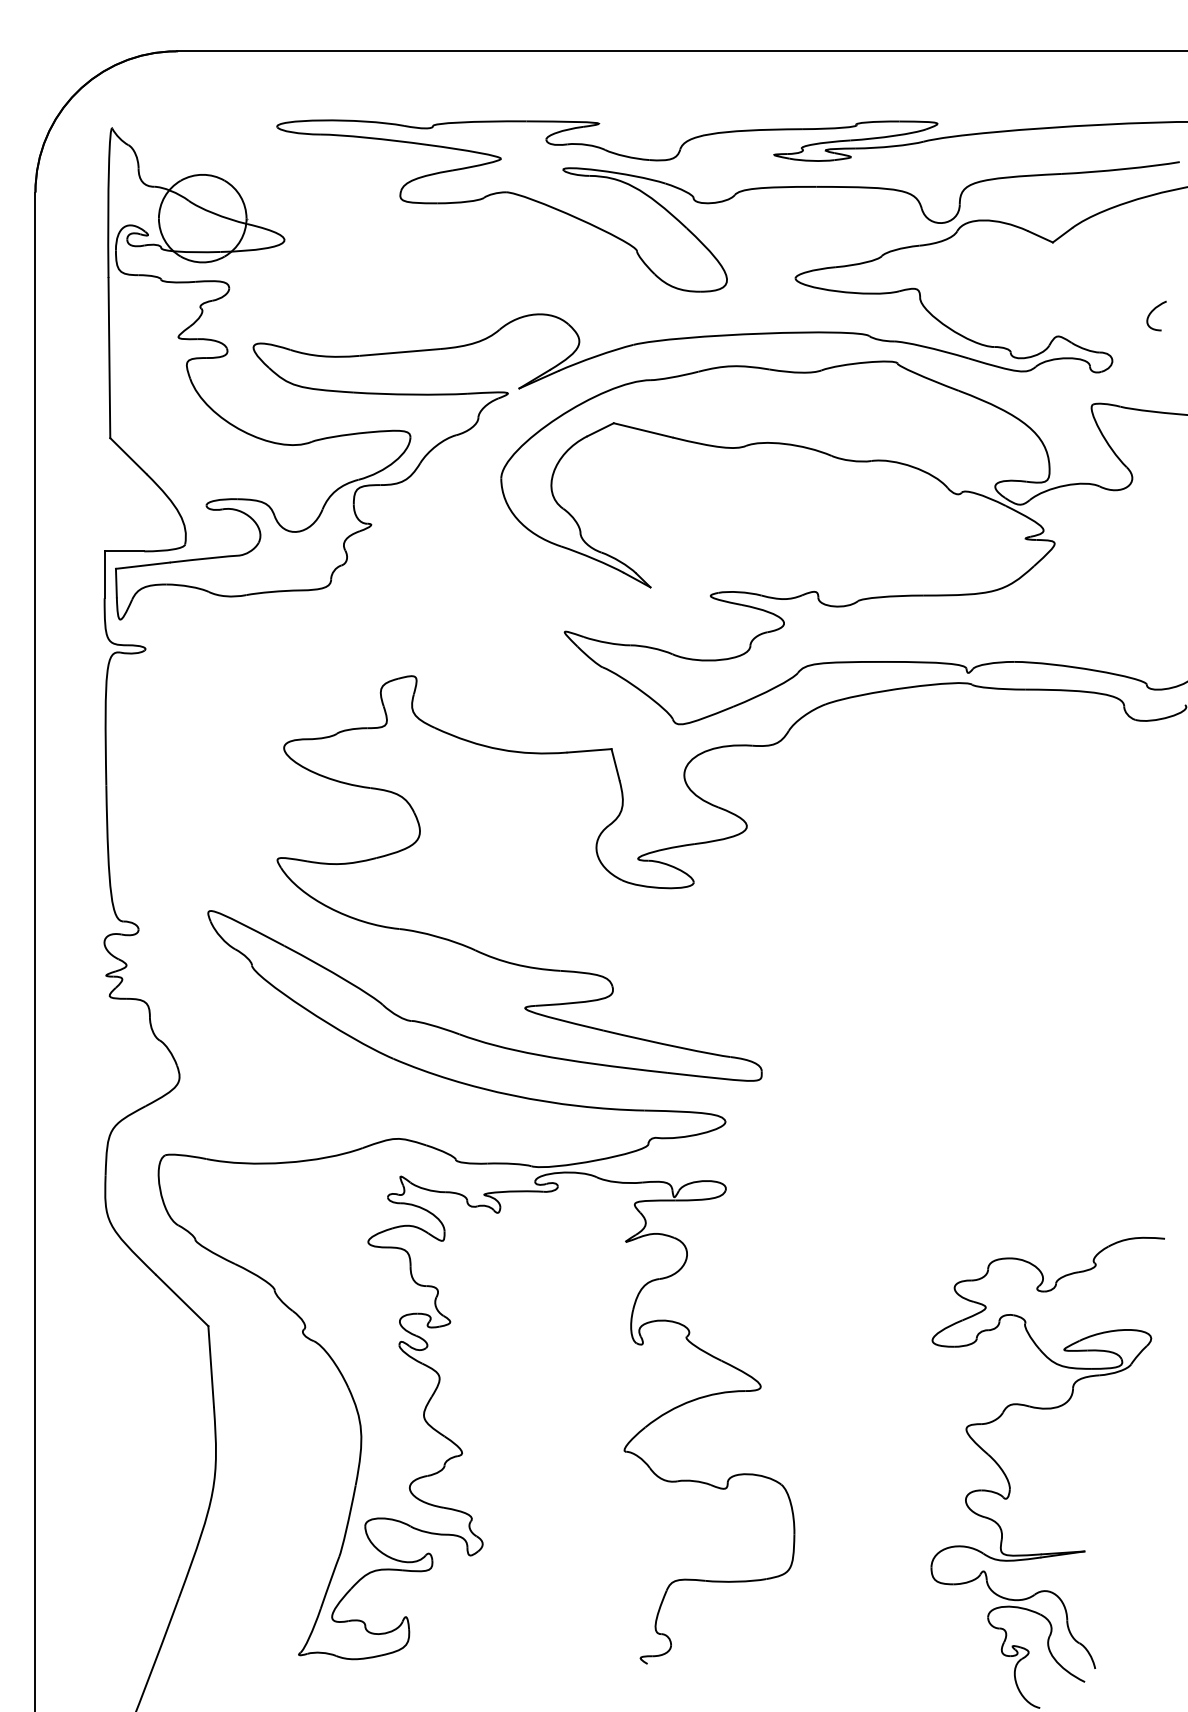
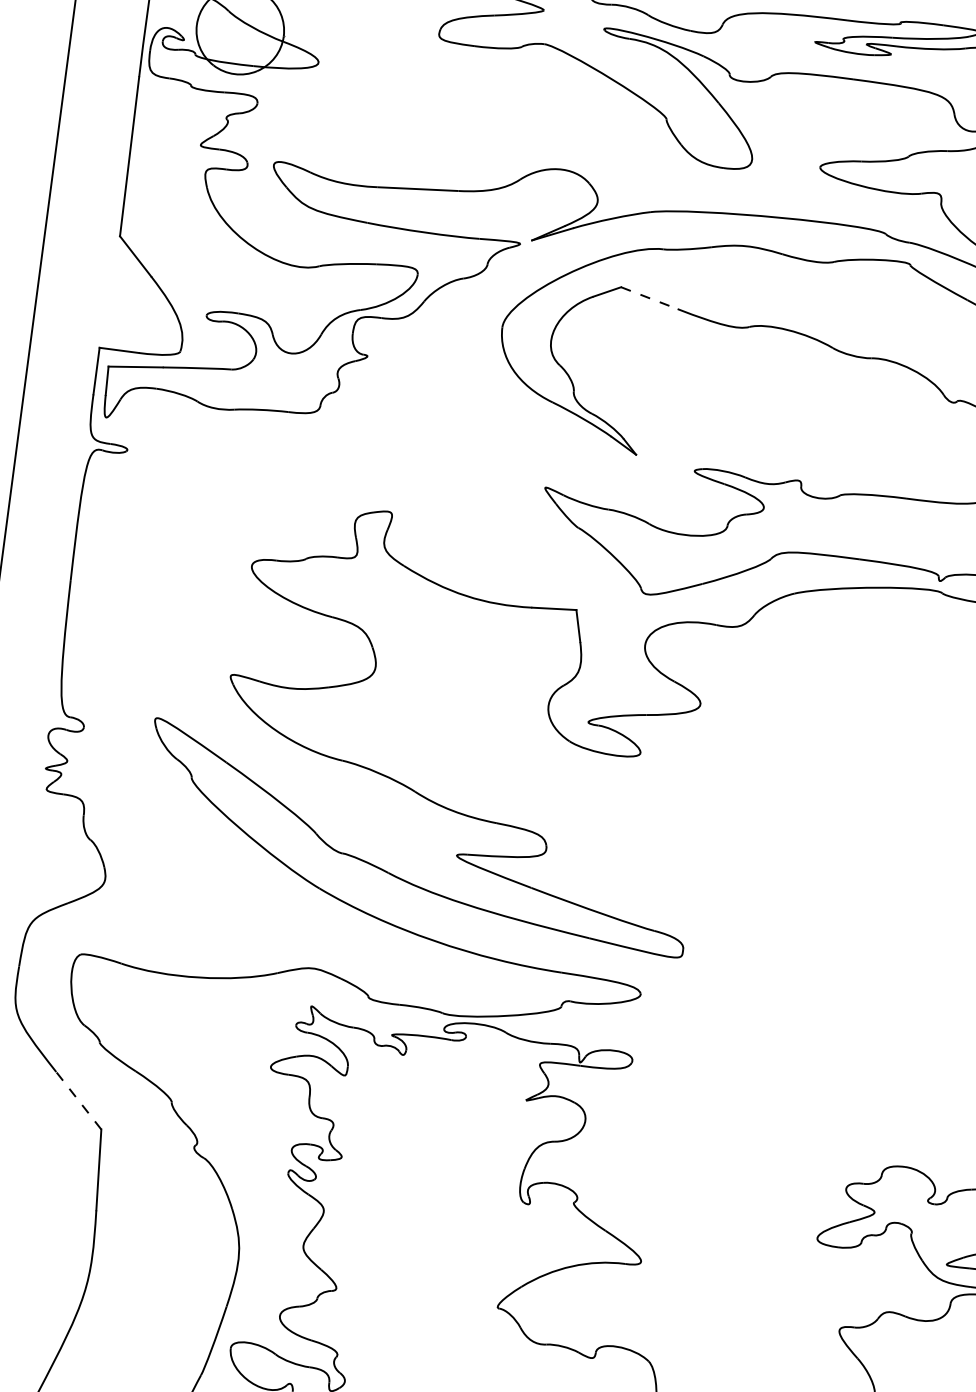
line: (643, 430) -> (649, 298), solid -> dashed
line: (182, 1300) -> (79, 1100), solid -> dashed

